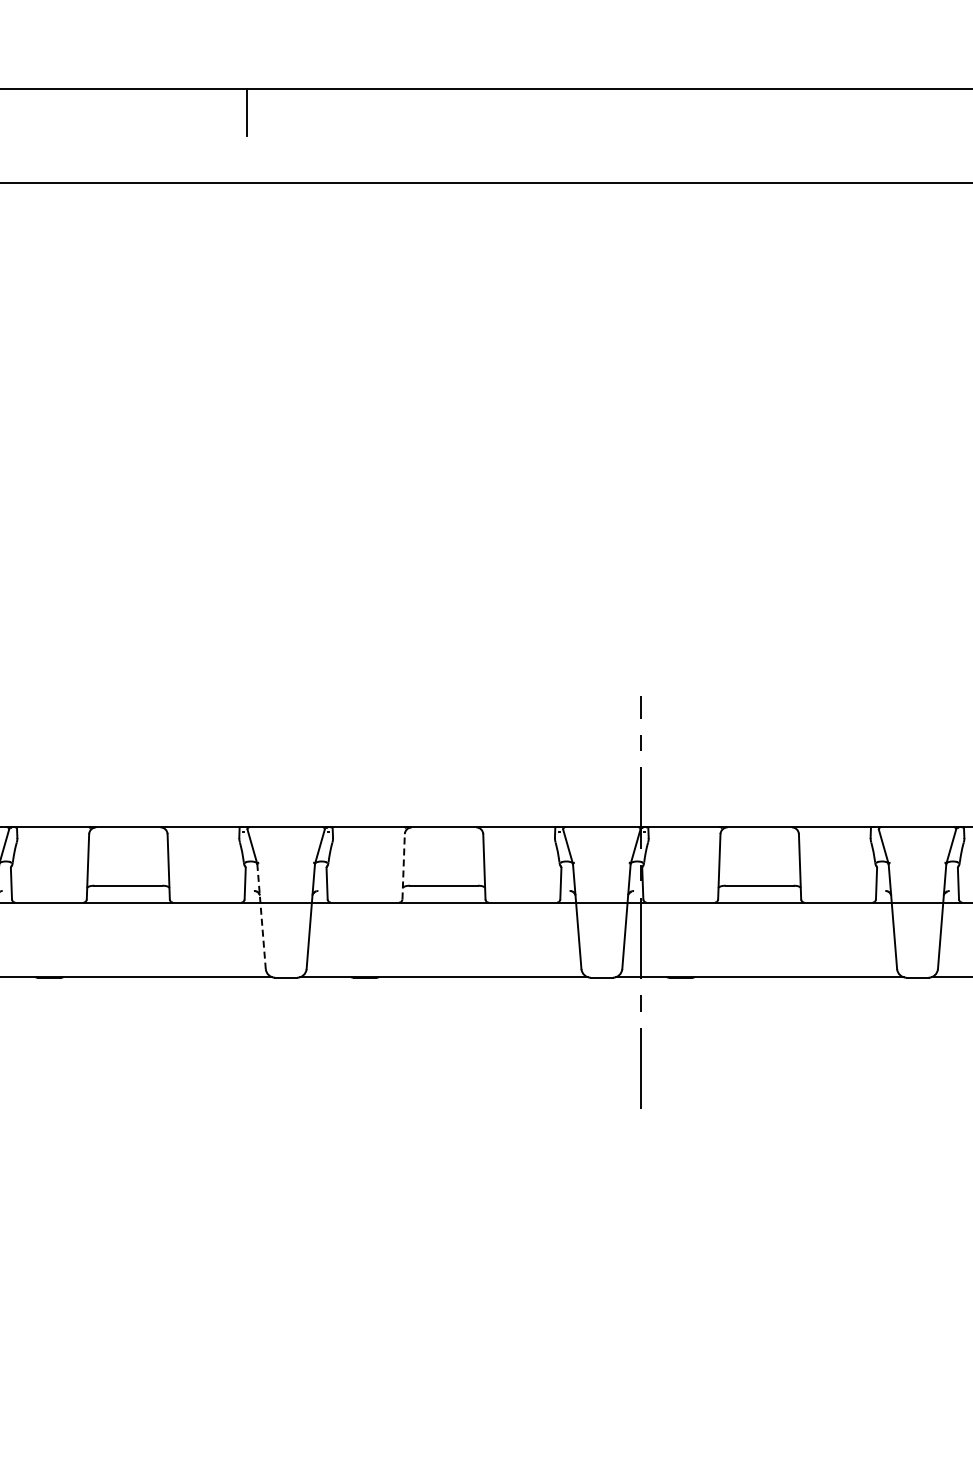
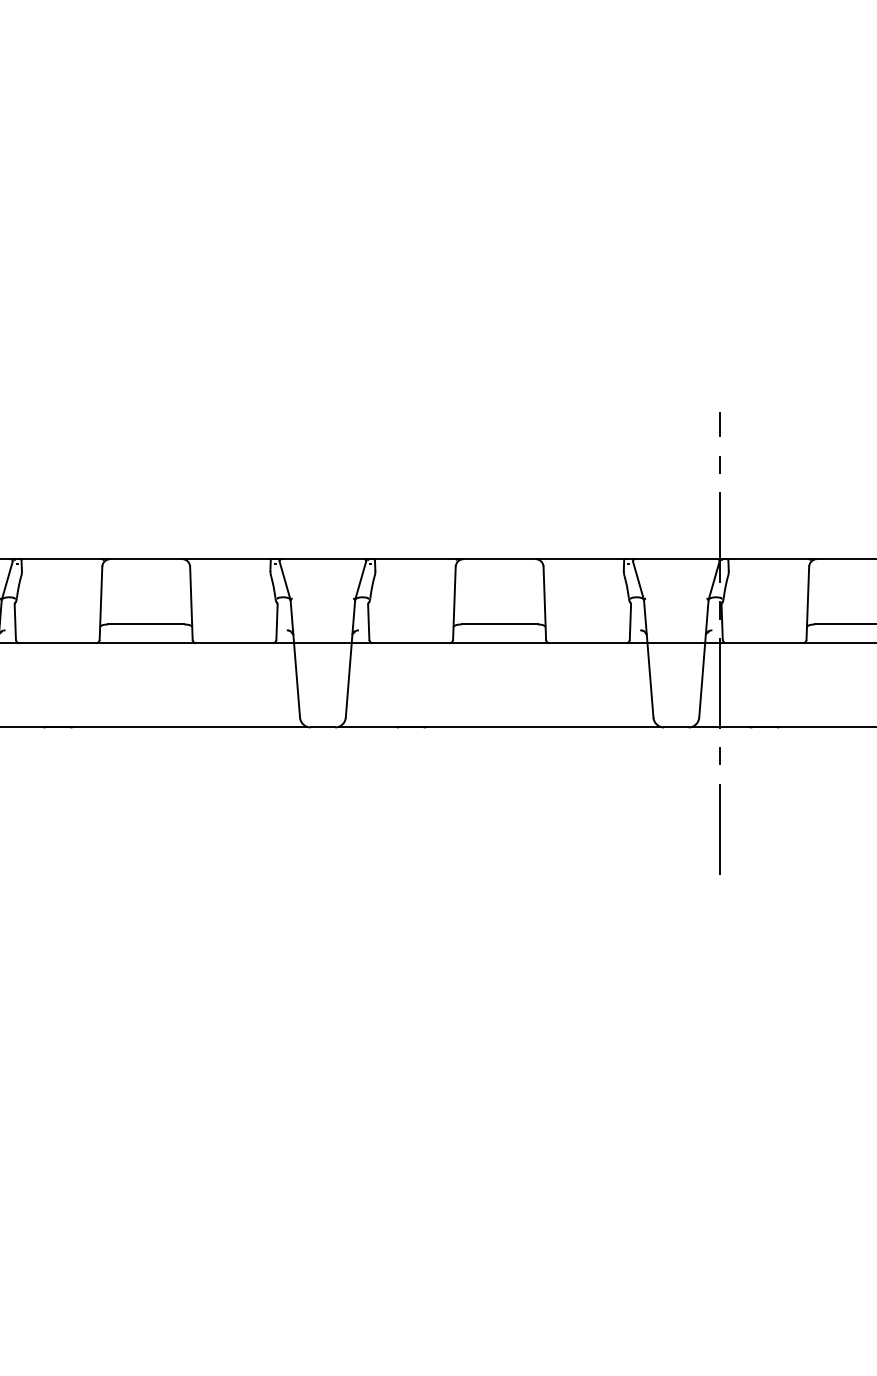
line: (403, 866) -> (454, 602), dashed -> solid
line: (261, 916) -> (295, 658), dashed -> solid

